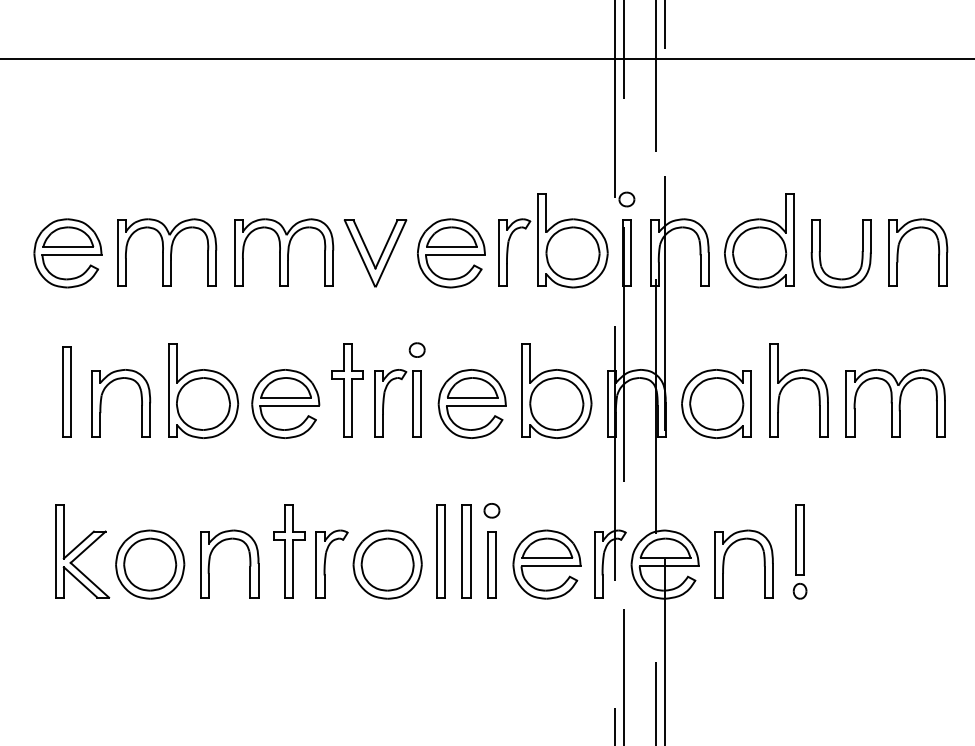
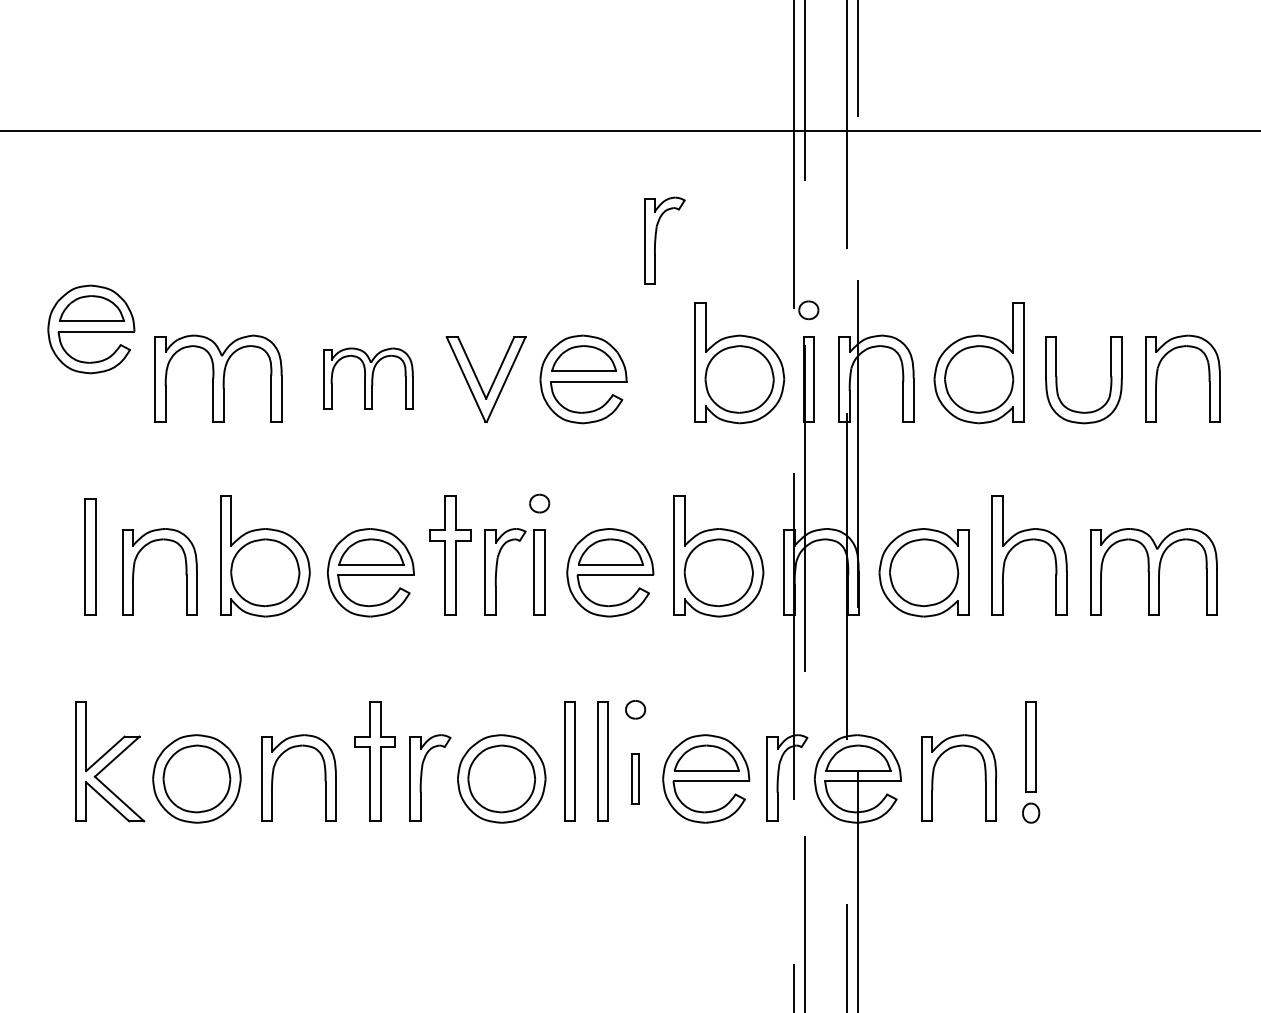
part: (283, 252) -> (368, 378), size x0.7
part: (508, 252) -> (656, 240), moved
part: (68, 253) -> (91, 329), moved
part: (491, 564) -> (635, 778), size x0.6

